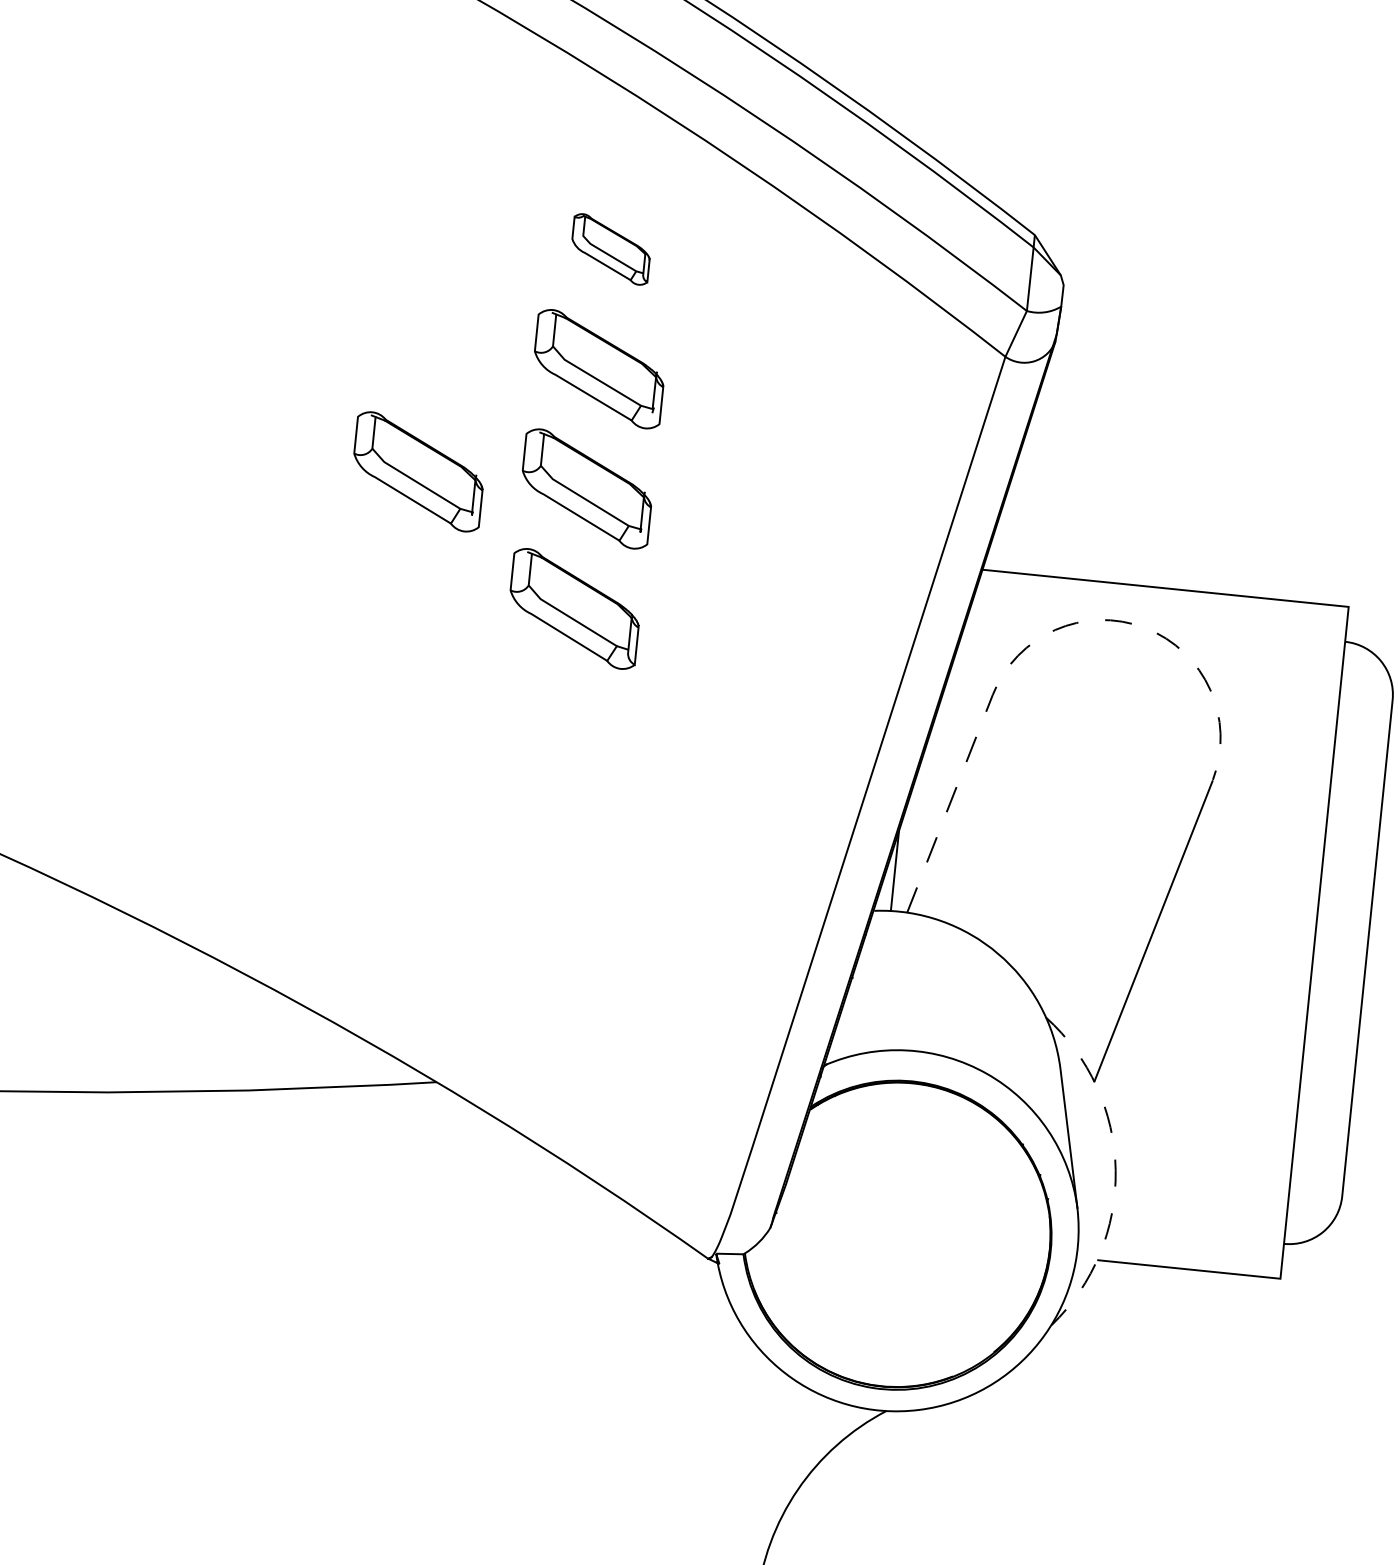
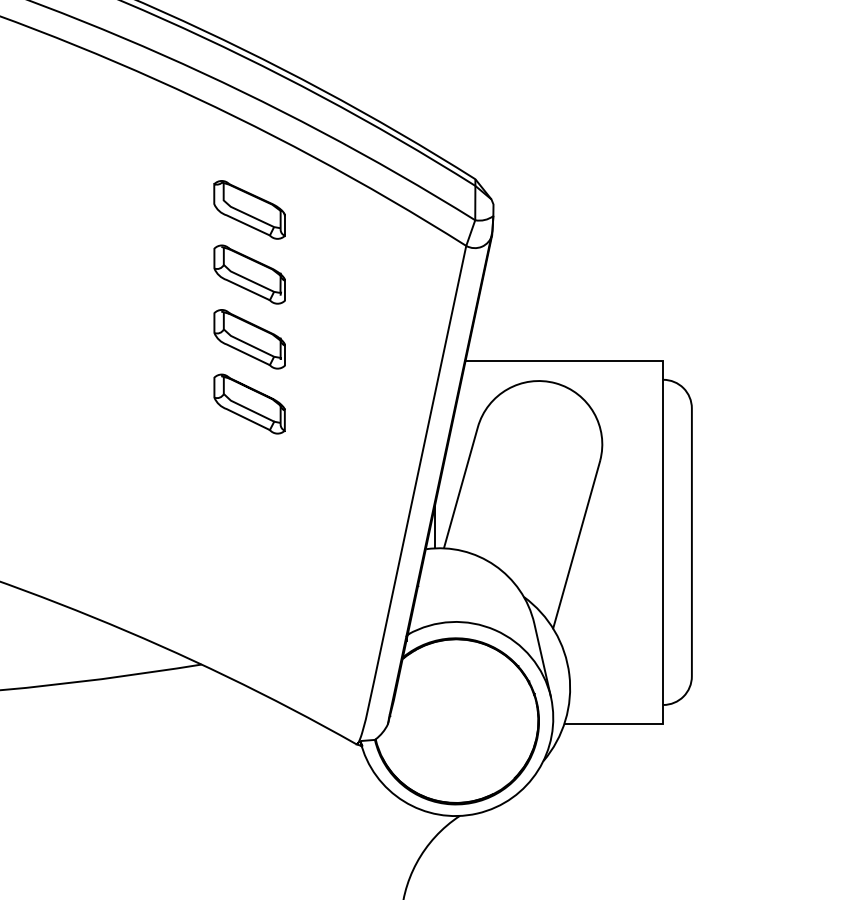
part: (610, 248) -> (249, 209), size x1.67
part: (418, 472) -> (158, 339), removed
line: (1054, 630) -> (507, 389), dashed -> solid
arc: (1115, 1169) -> (569, 674), dashed -> solid

